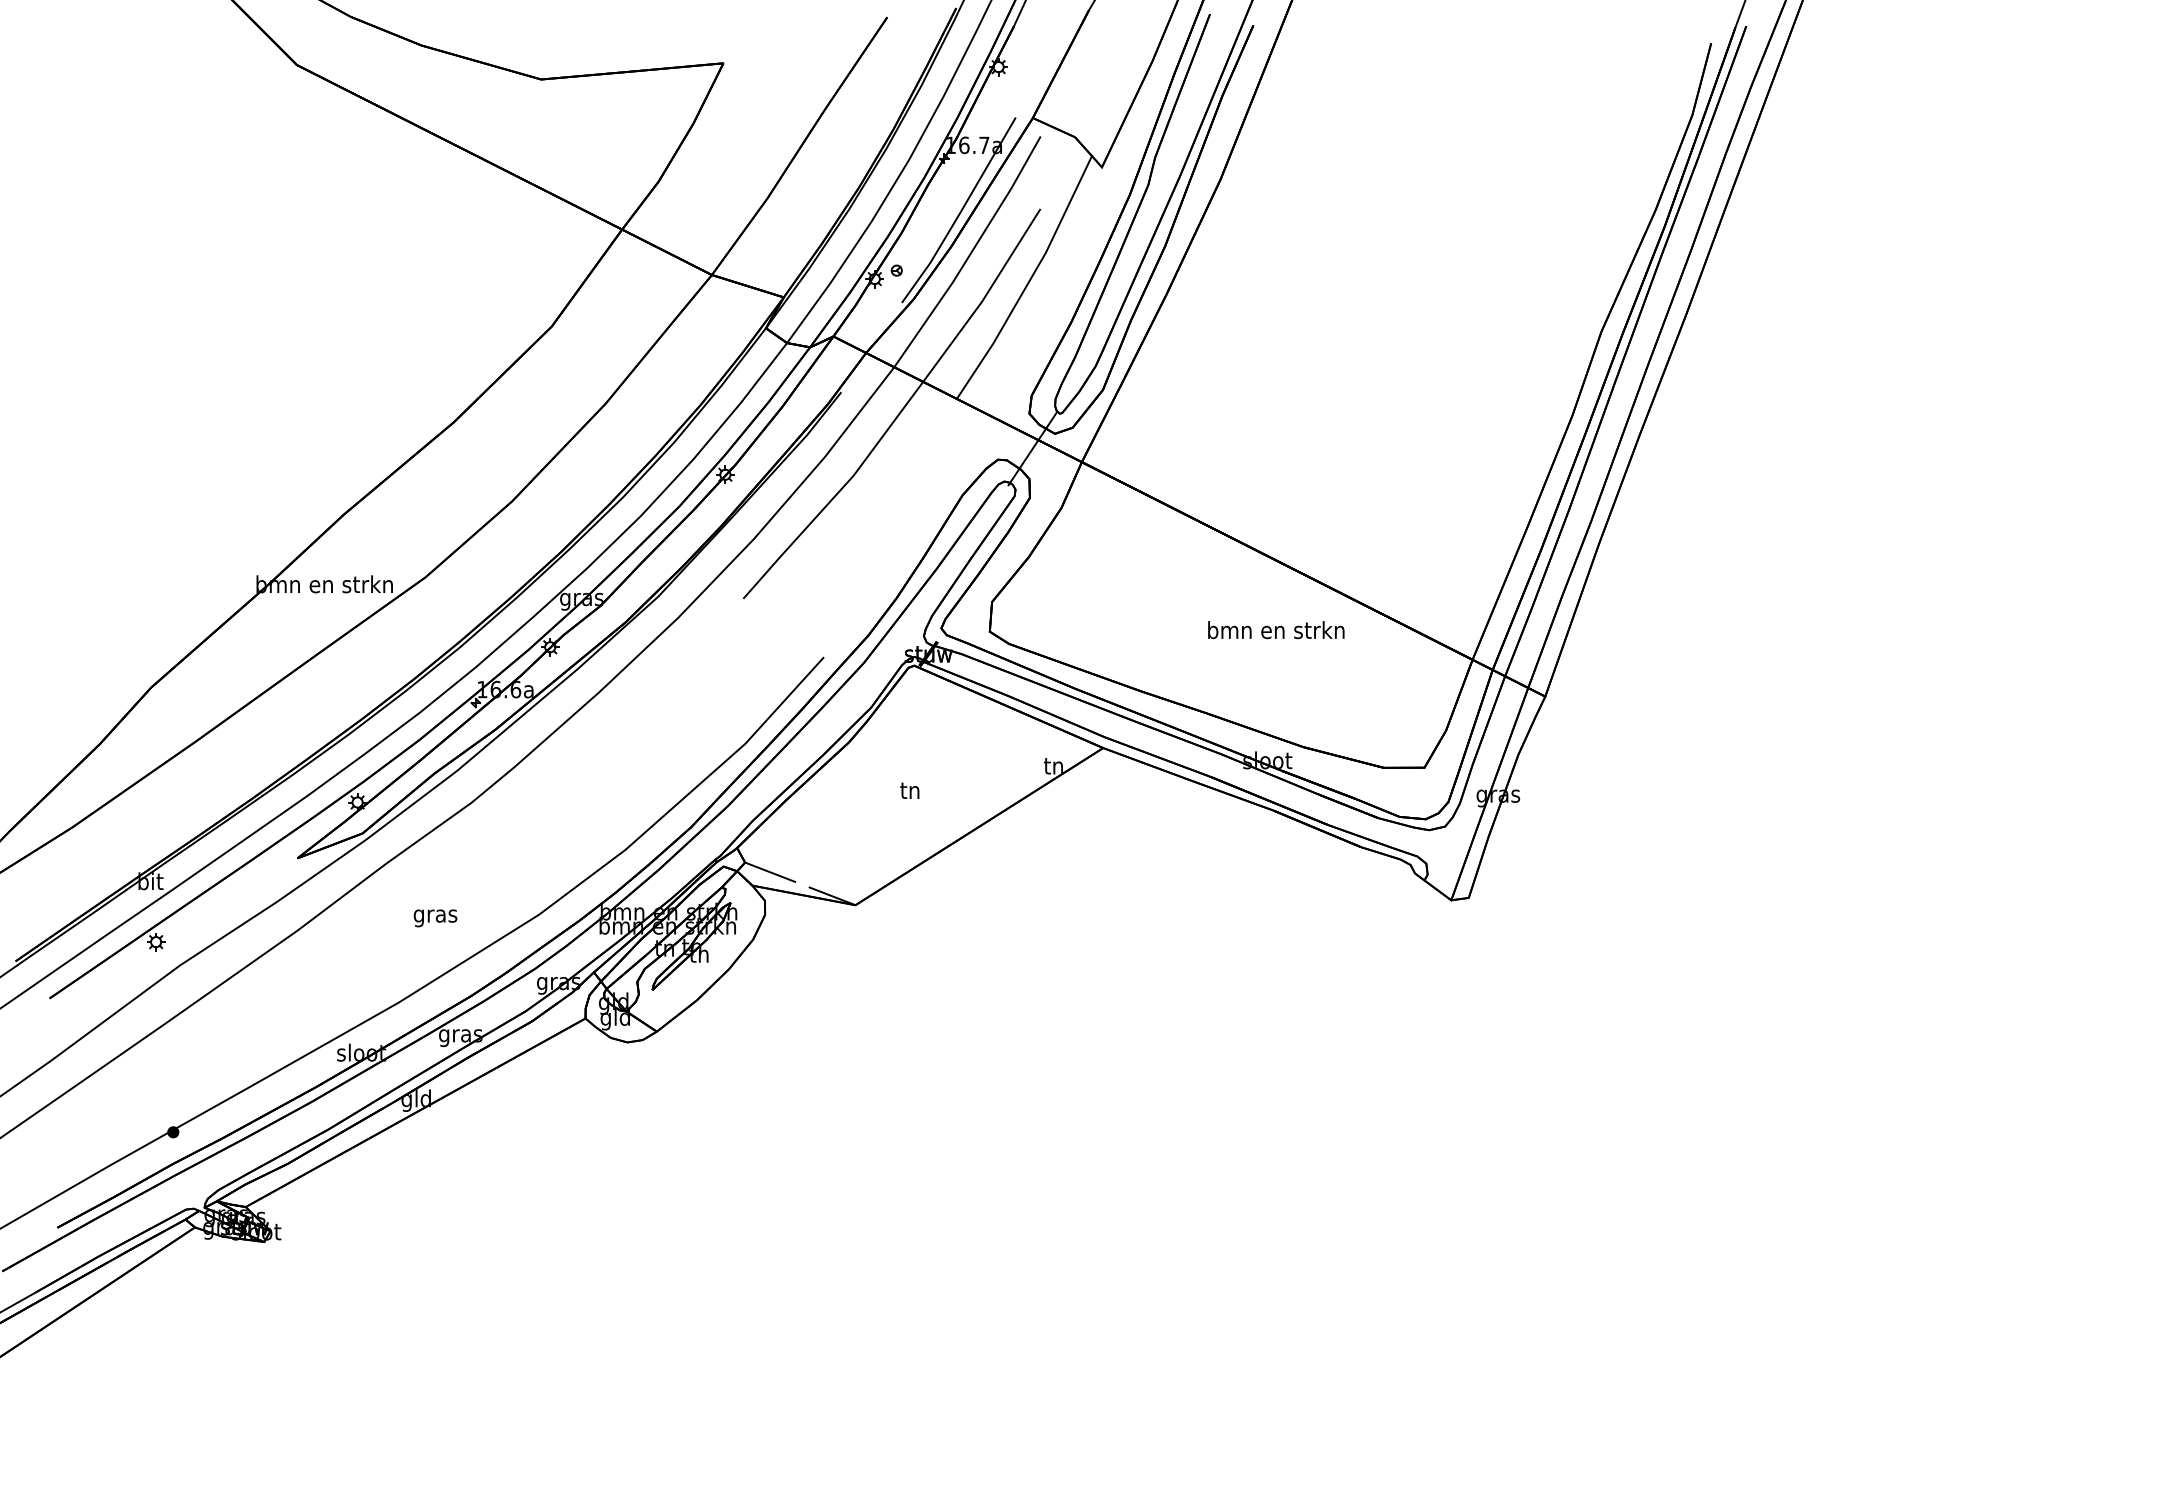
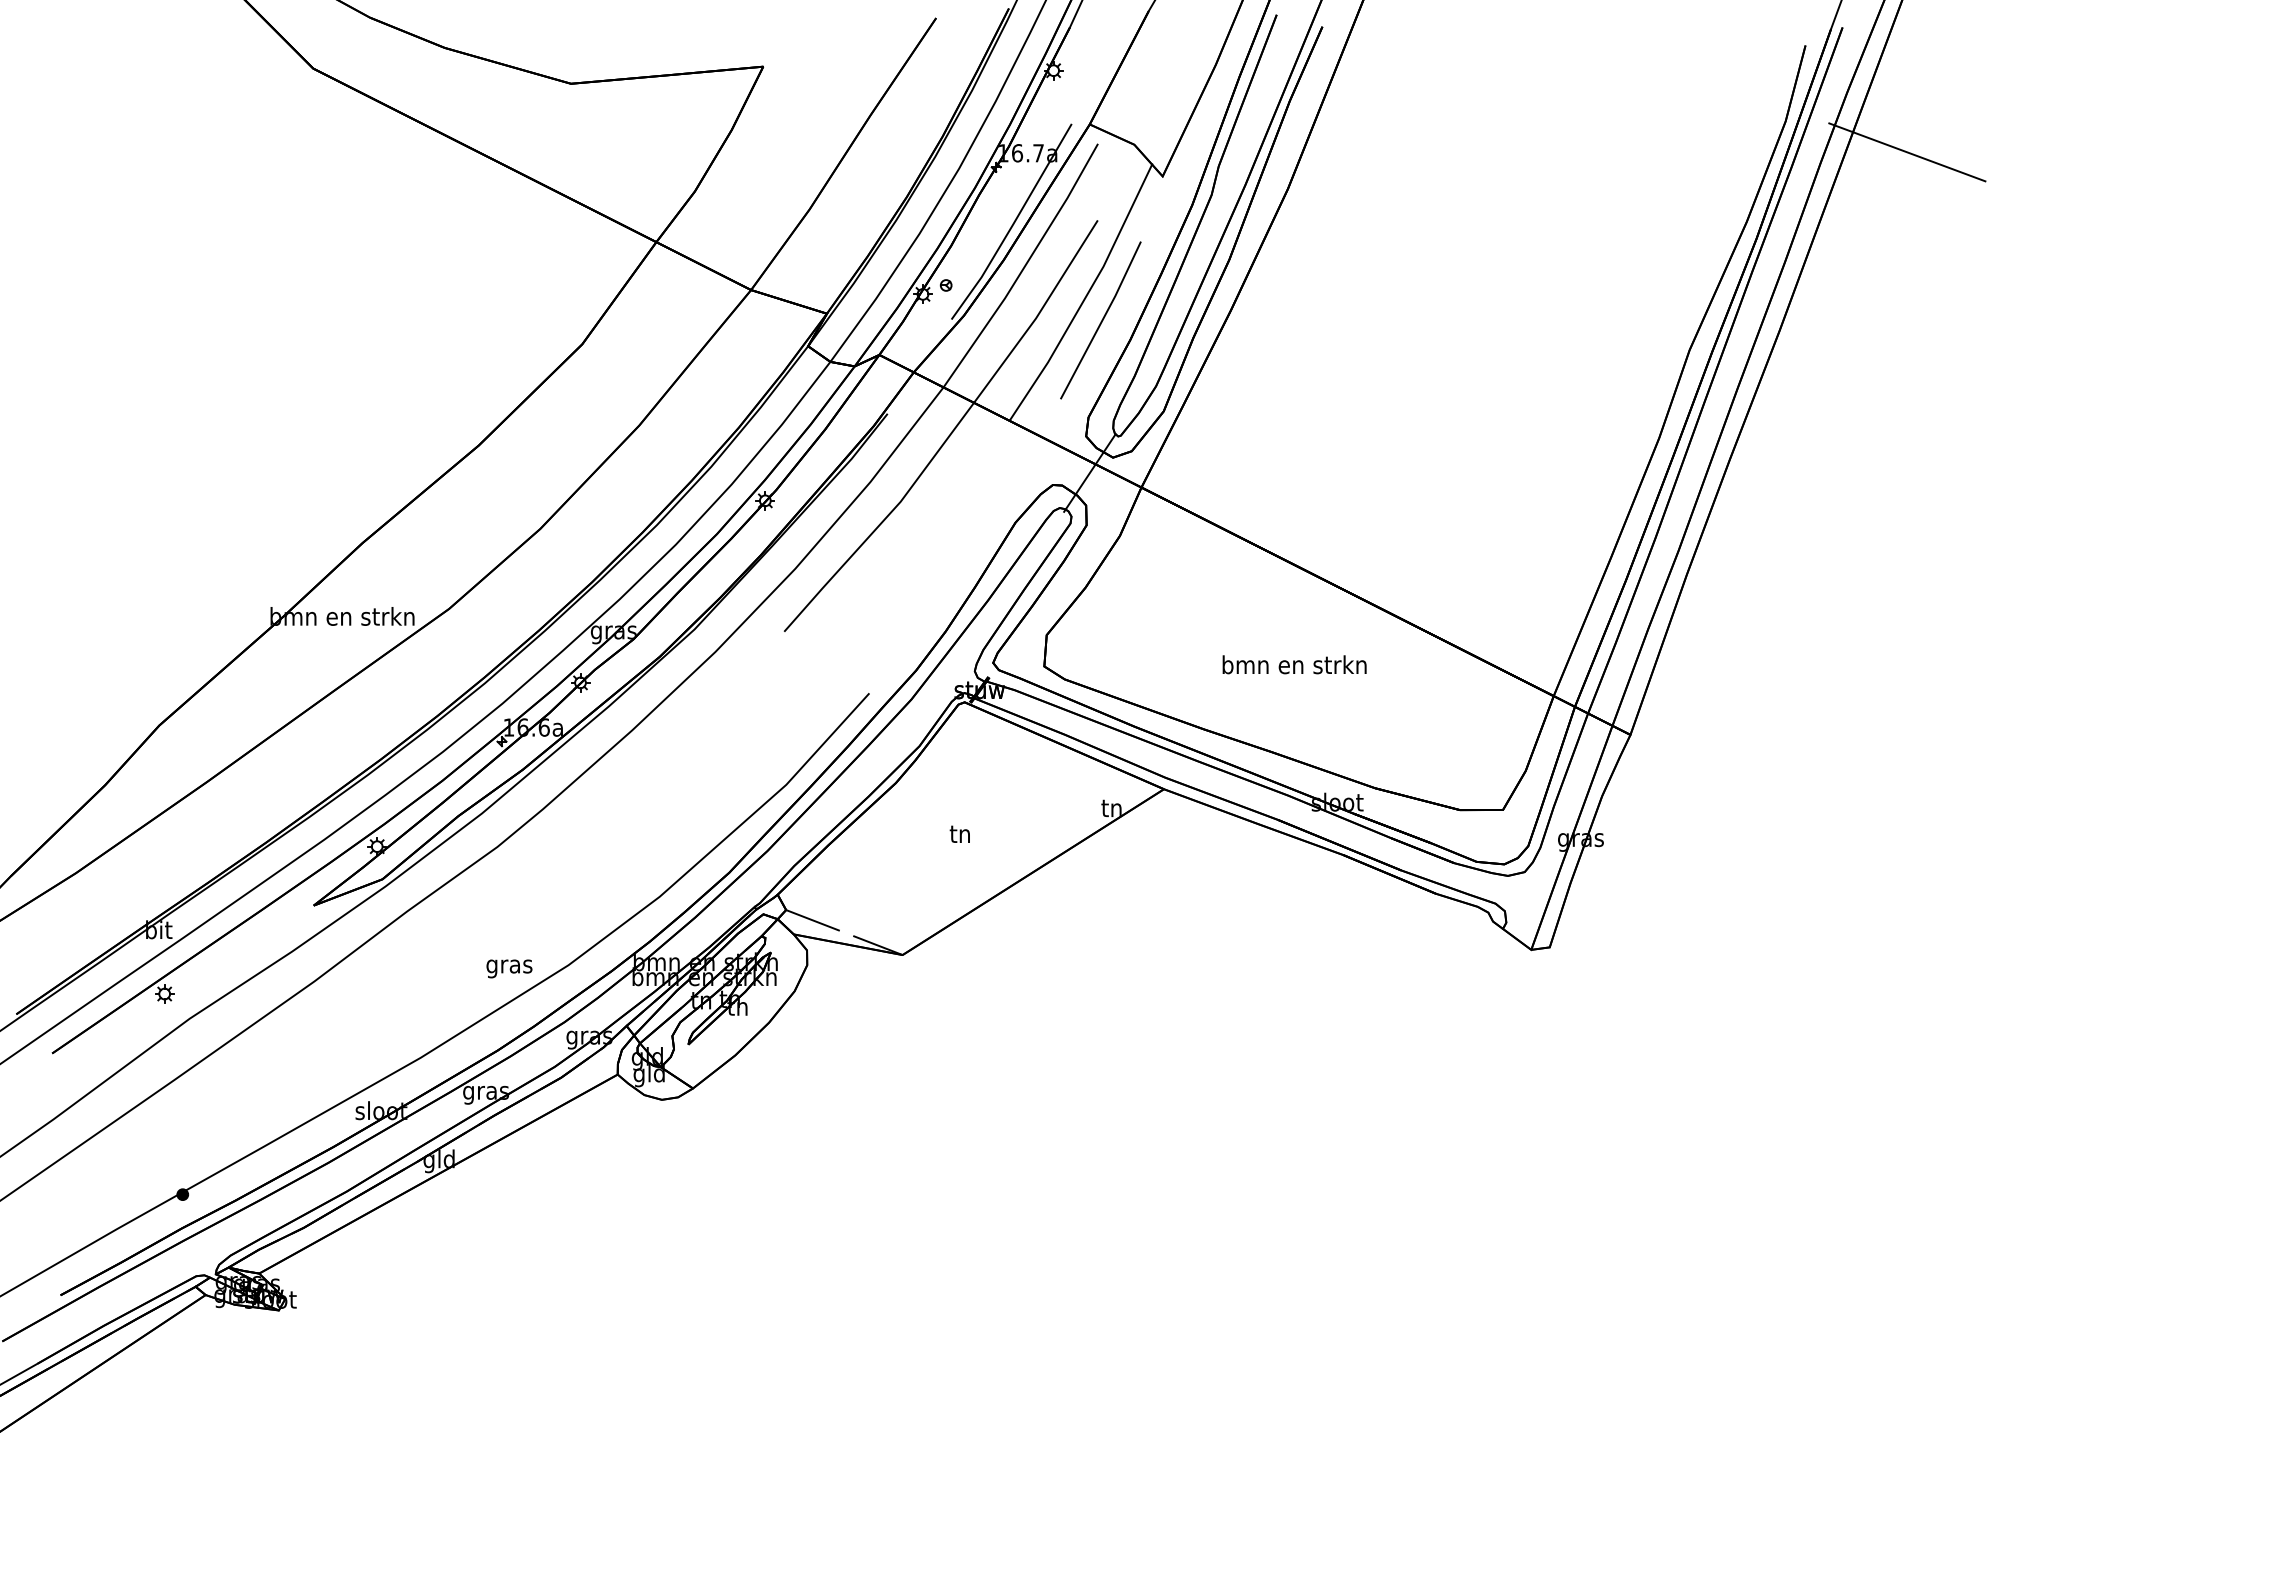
line: (1807, 144) -> (1907, 152), added
line: (1043, 303) -> (1101, 320), added
text: (1276, 629) -> (1294, 664), moved
text: (435, 917) -> (509, 968), moved

